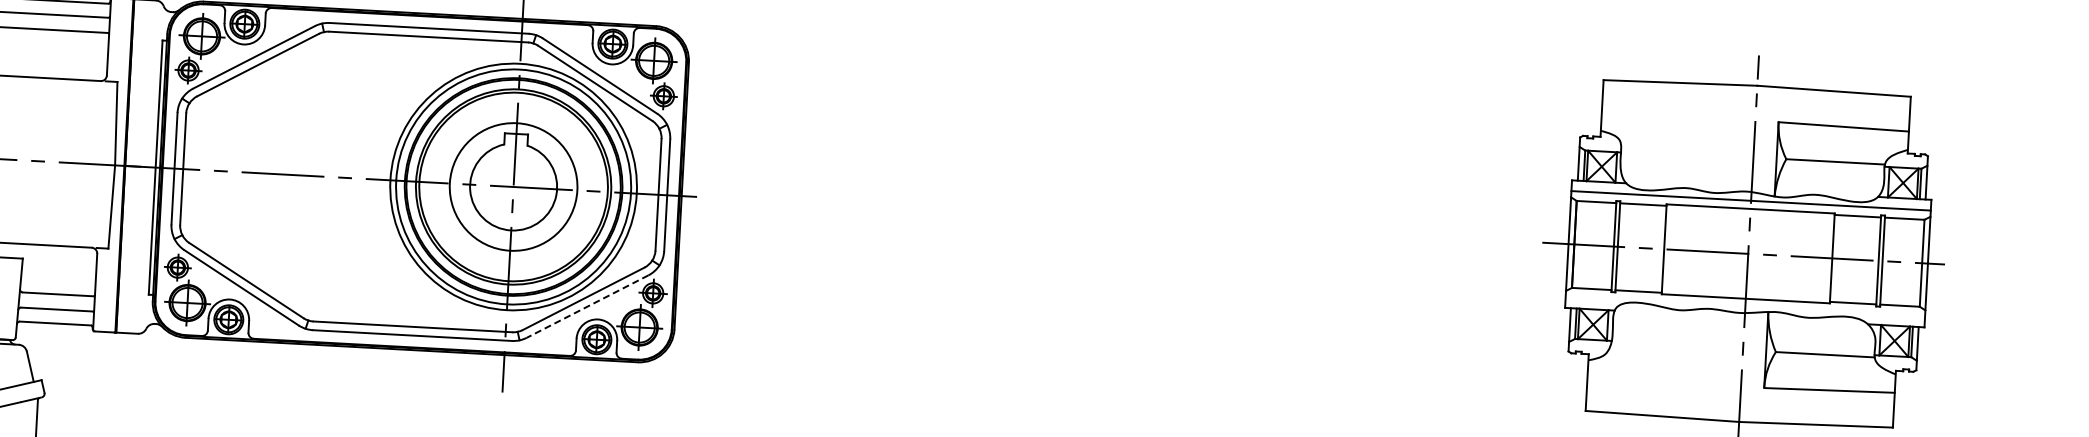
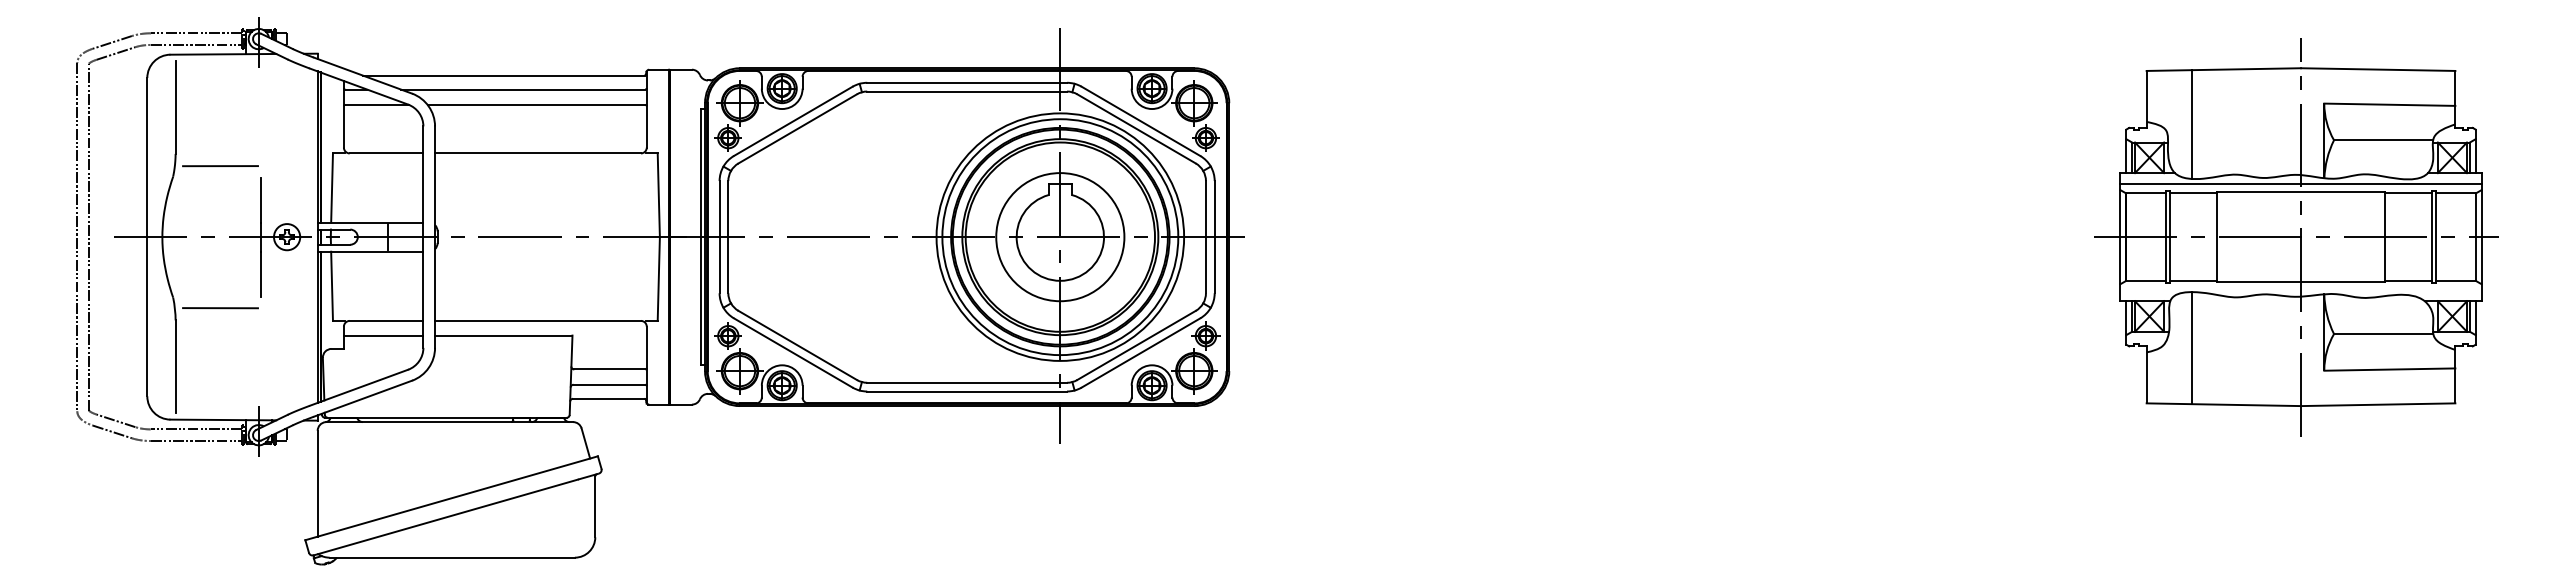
line: (1645, 135) -> (2191, 124), added
line: (587, 306) -> (1140, 352), dashed -> solid
line: (1633, 358) -> (2191, 348), added

